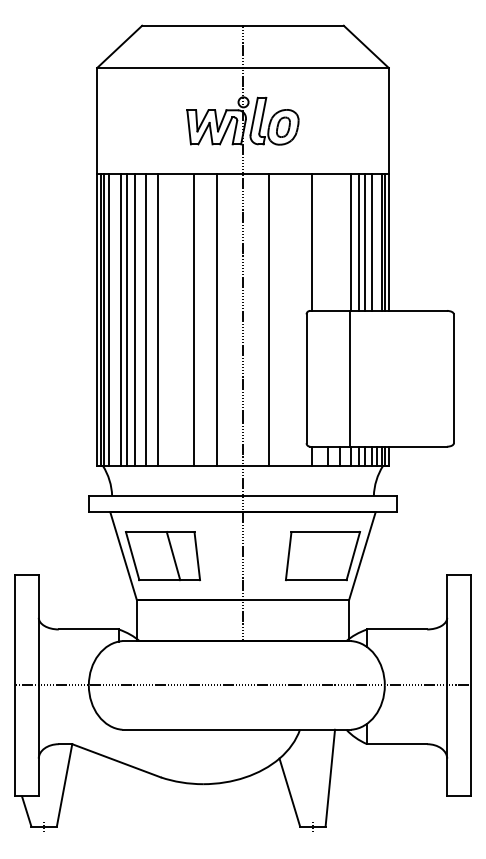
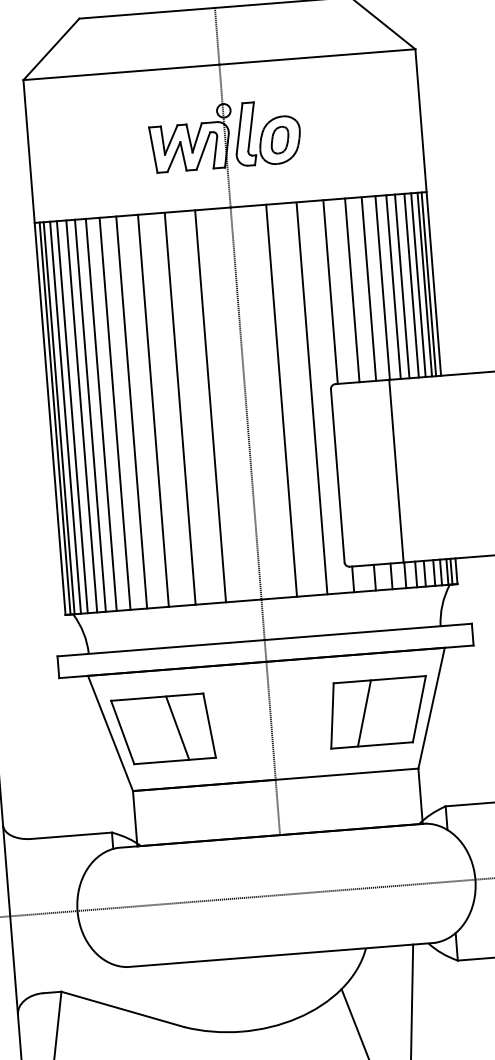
line: (328, 242) -> (352, 290), added
line: (340, 242) -> (368, 288), added
line: (377, 242) -> (418, 285), added
line: (113, 319) -> (71, 416), added
line: (174, 319) -> (153, 410), added
line: (292, 319) -> (312, 397), added
line: (312, 555) -> (364, 712), added

